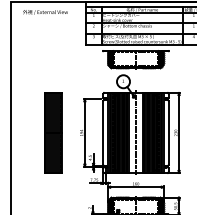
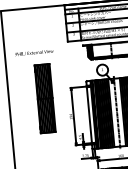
text: (45, 12) -> (34, 53), moved
part: (53, 132) -> (45, 98), moved

